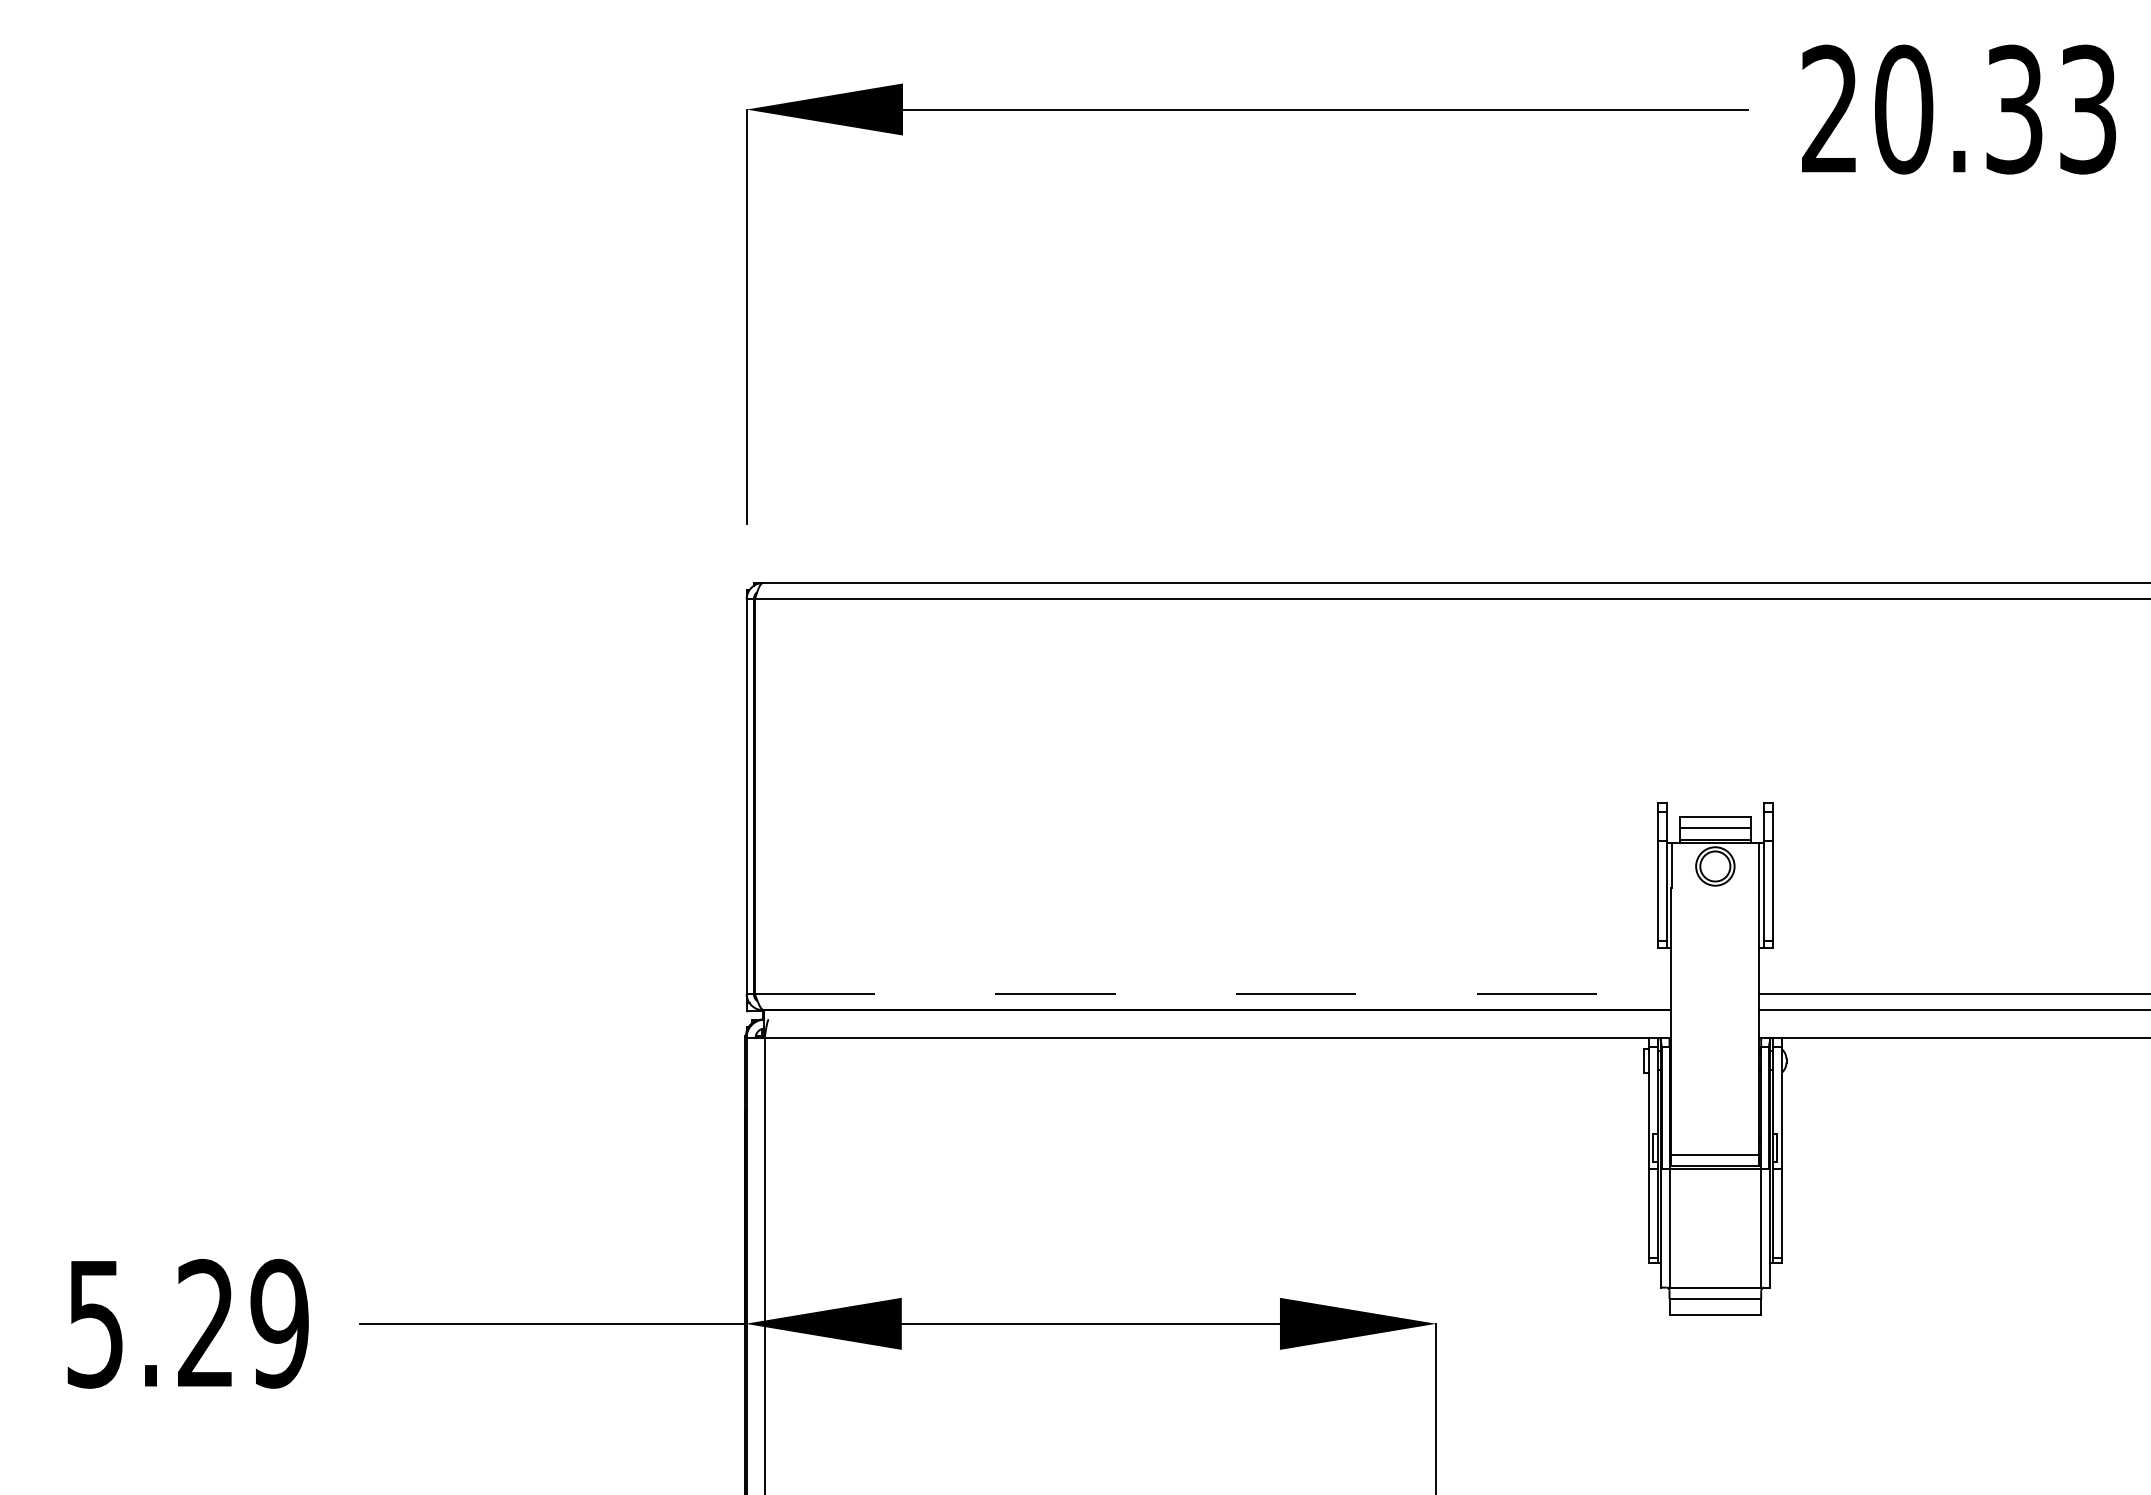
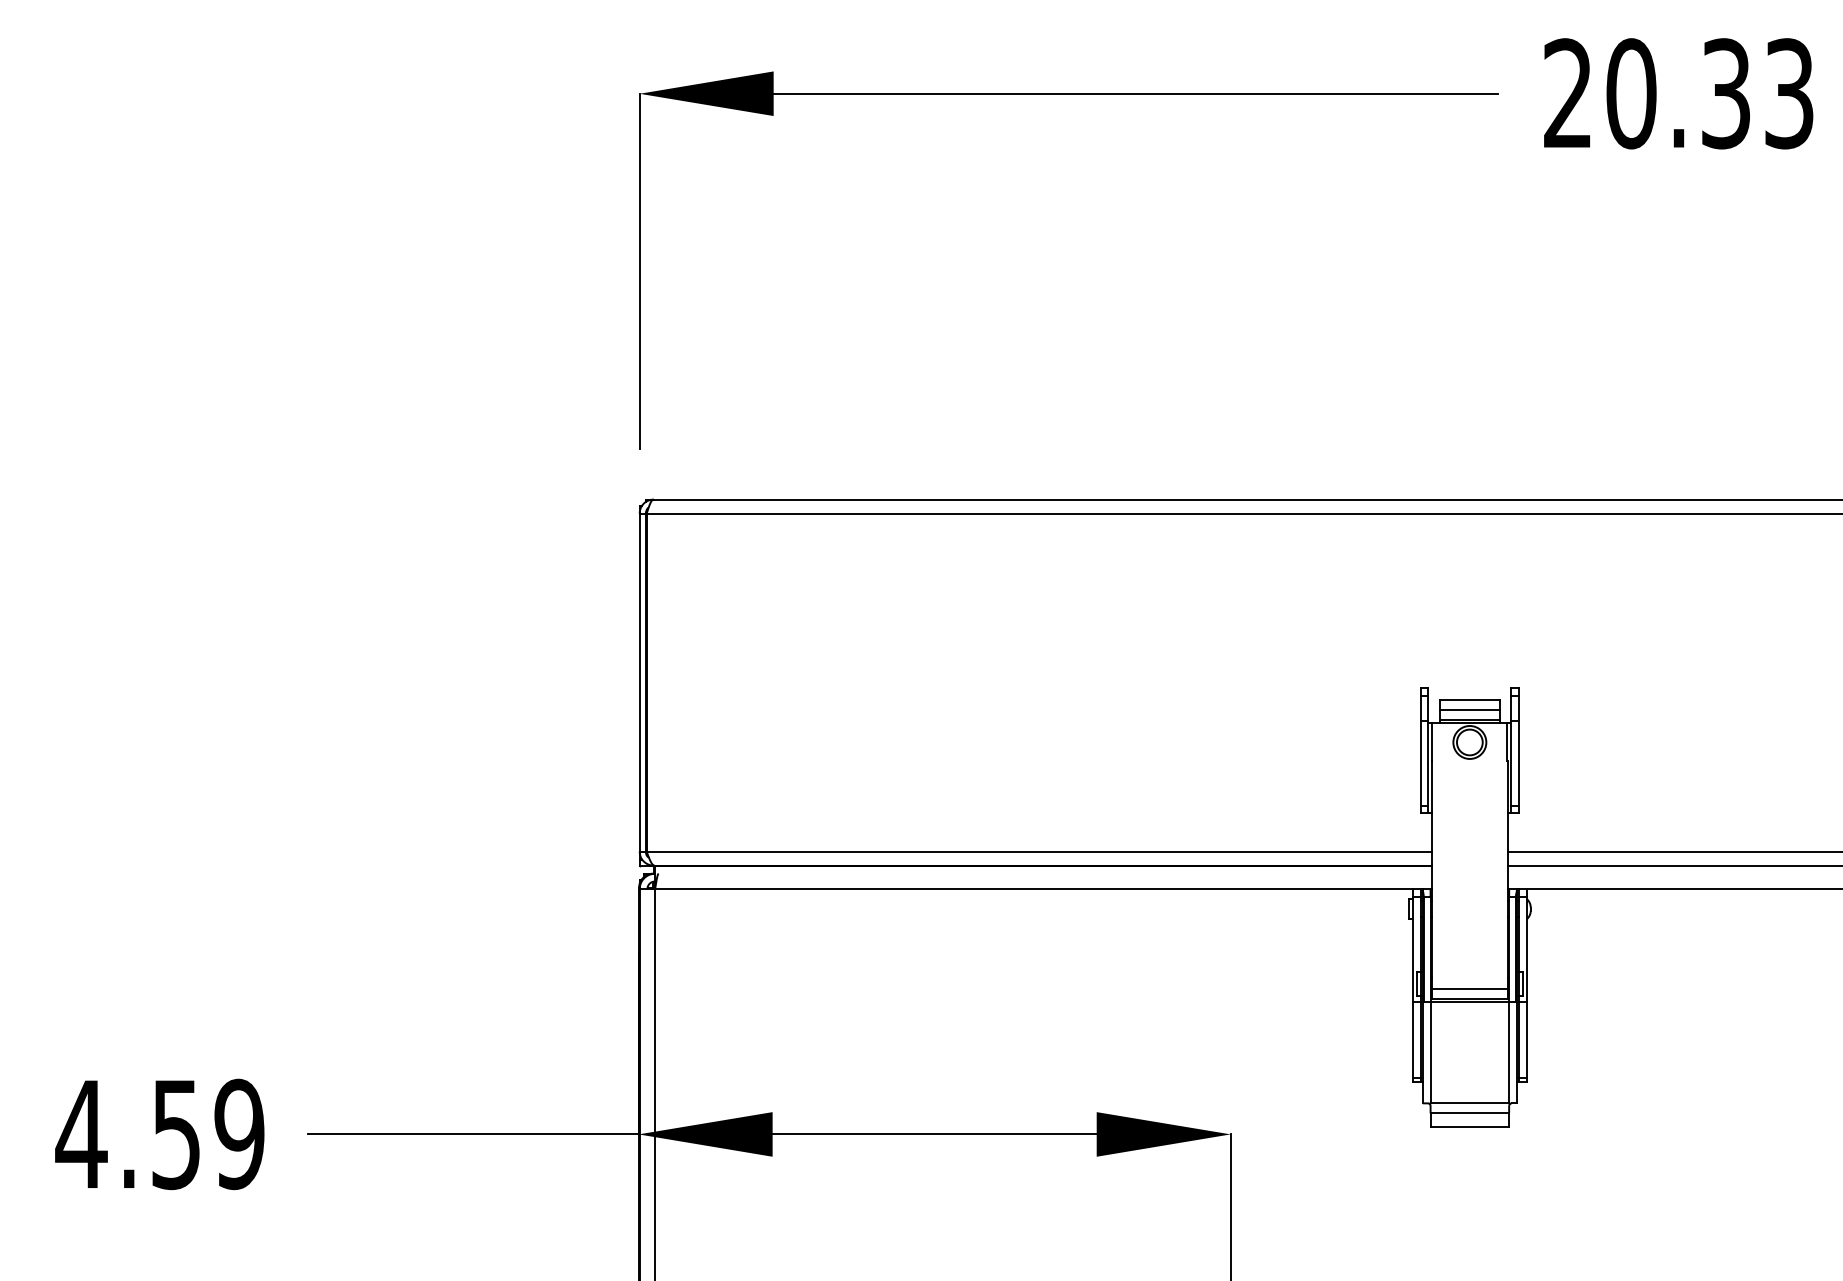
line: (1213, 993) -> (1039, 851), dashed -> solid
text: (148, 1323) -> (127, 1134), 5.29 -> 4.59

